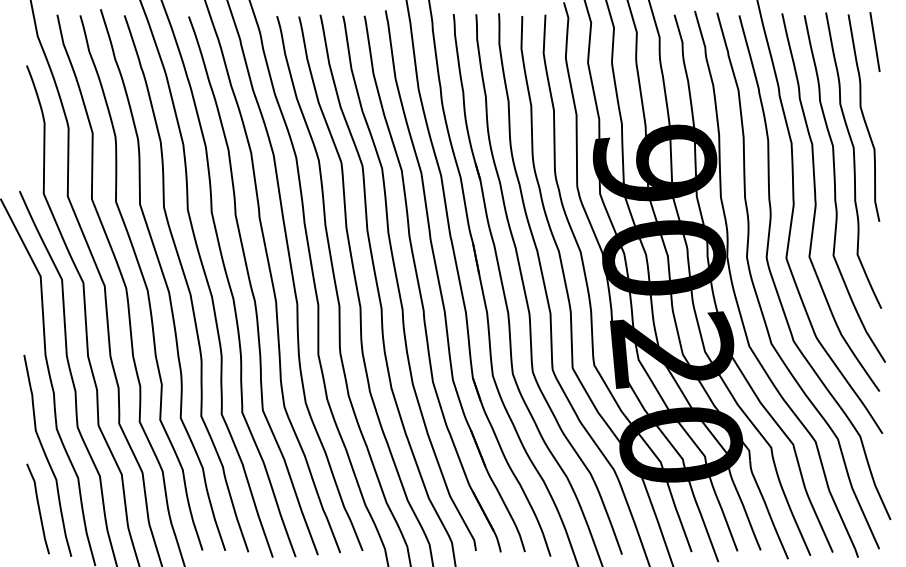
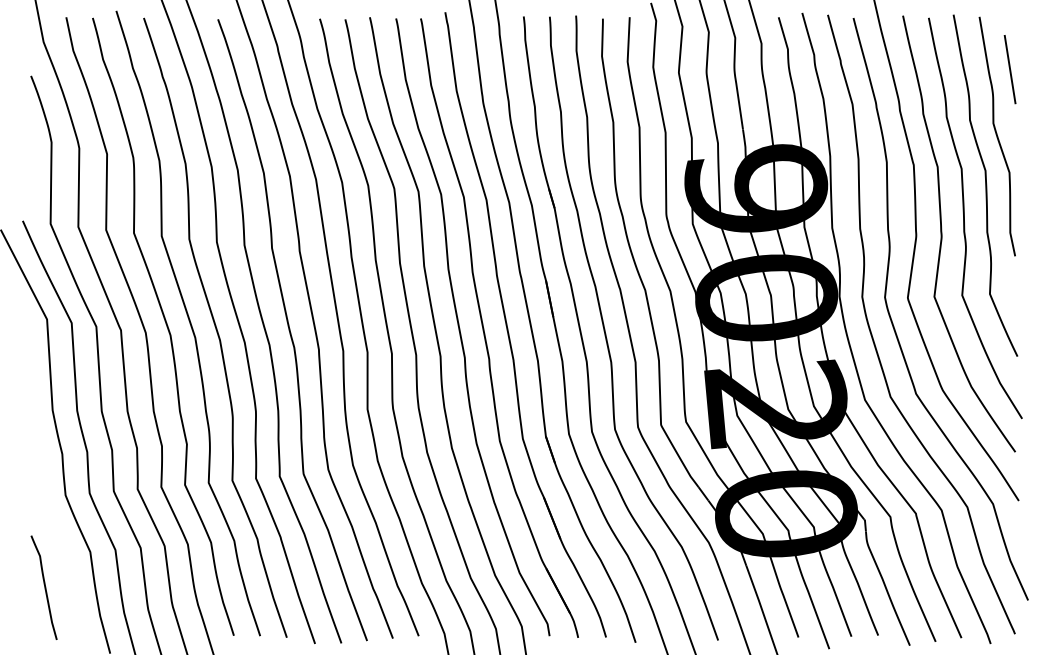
line: (874, 41) -> (1009, 68), moved
curve: (46, 455) -> (53, 526), removed

